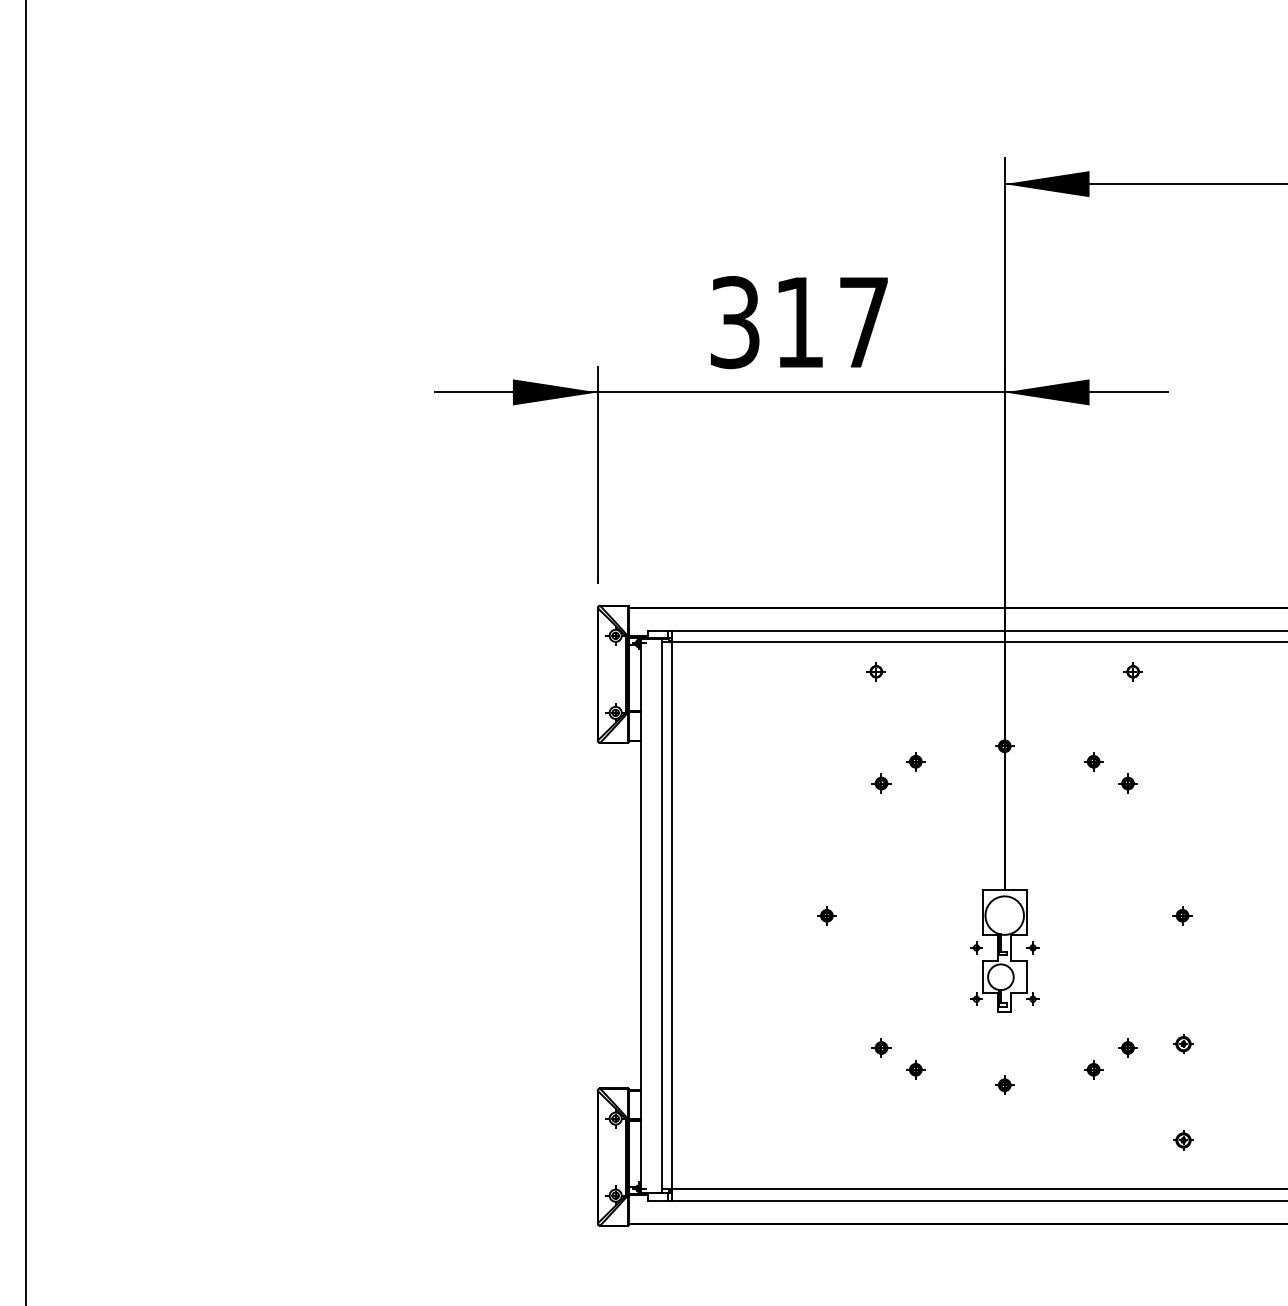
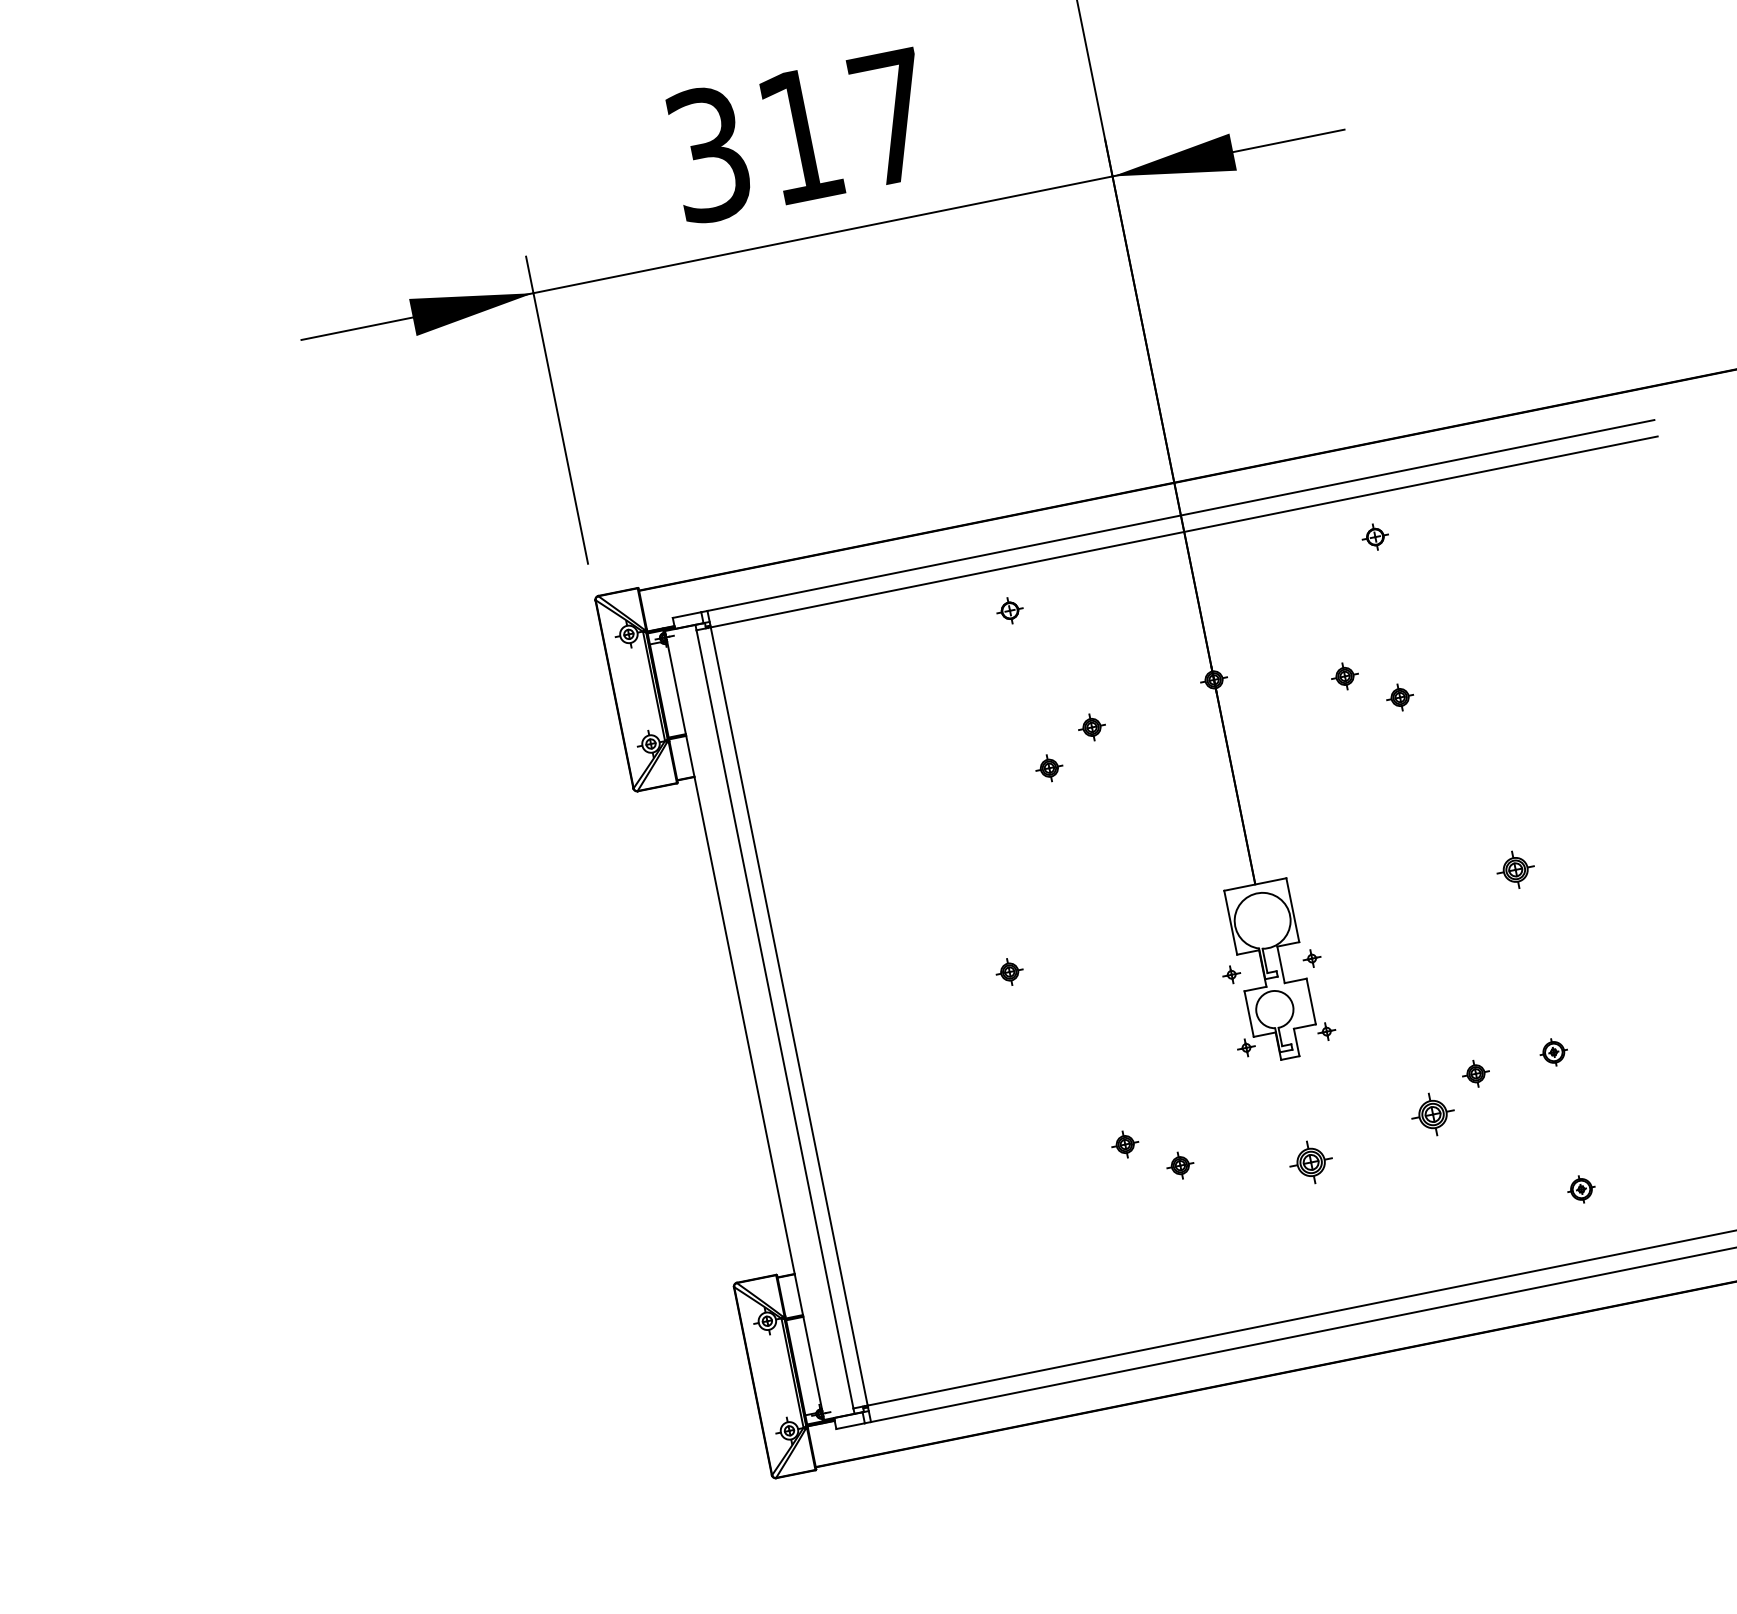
part: (1182, 915) -> (1515, 869), size x1.4
part: (1093, 1069) -> (1433, 1114), size x1.6
part: (1004, 1084) -> (1310, 1161), size x1.6

